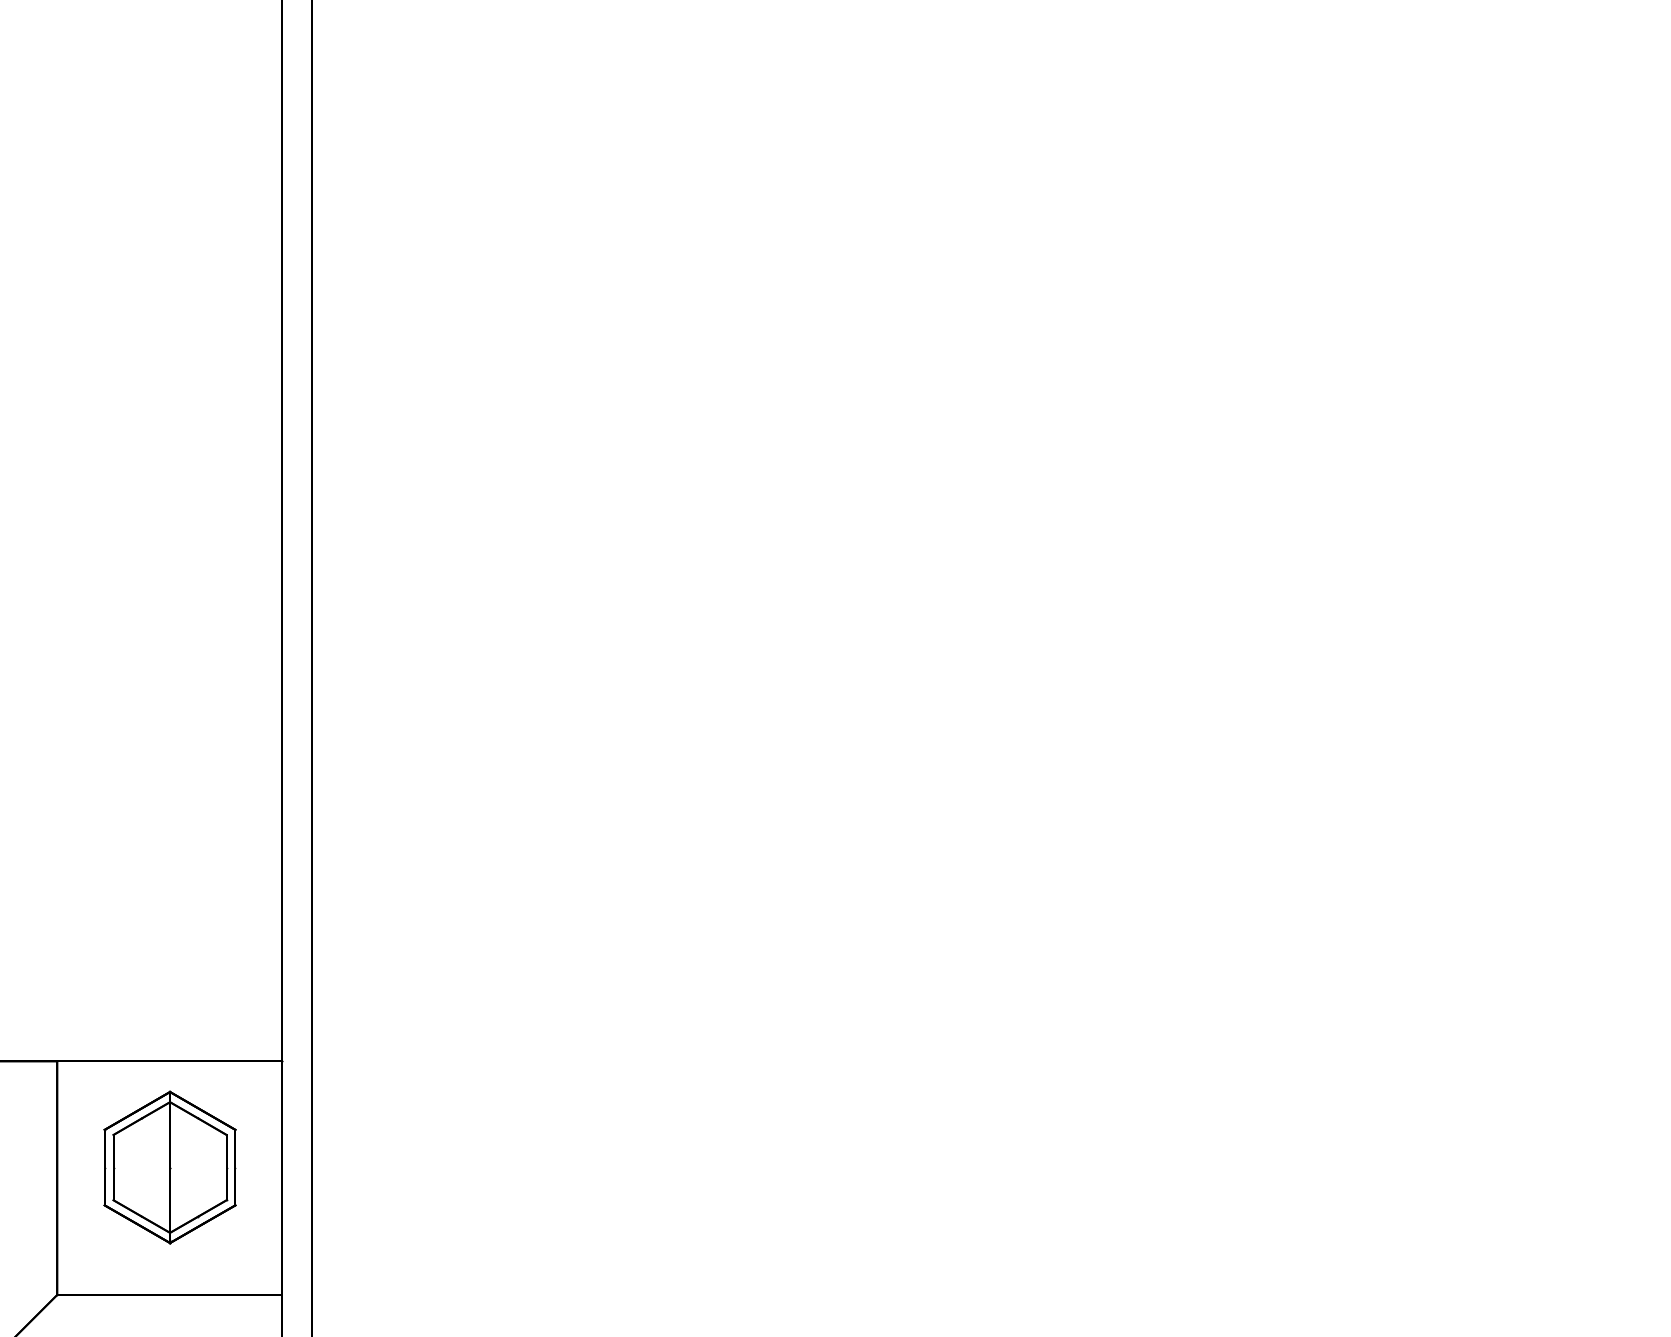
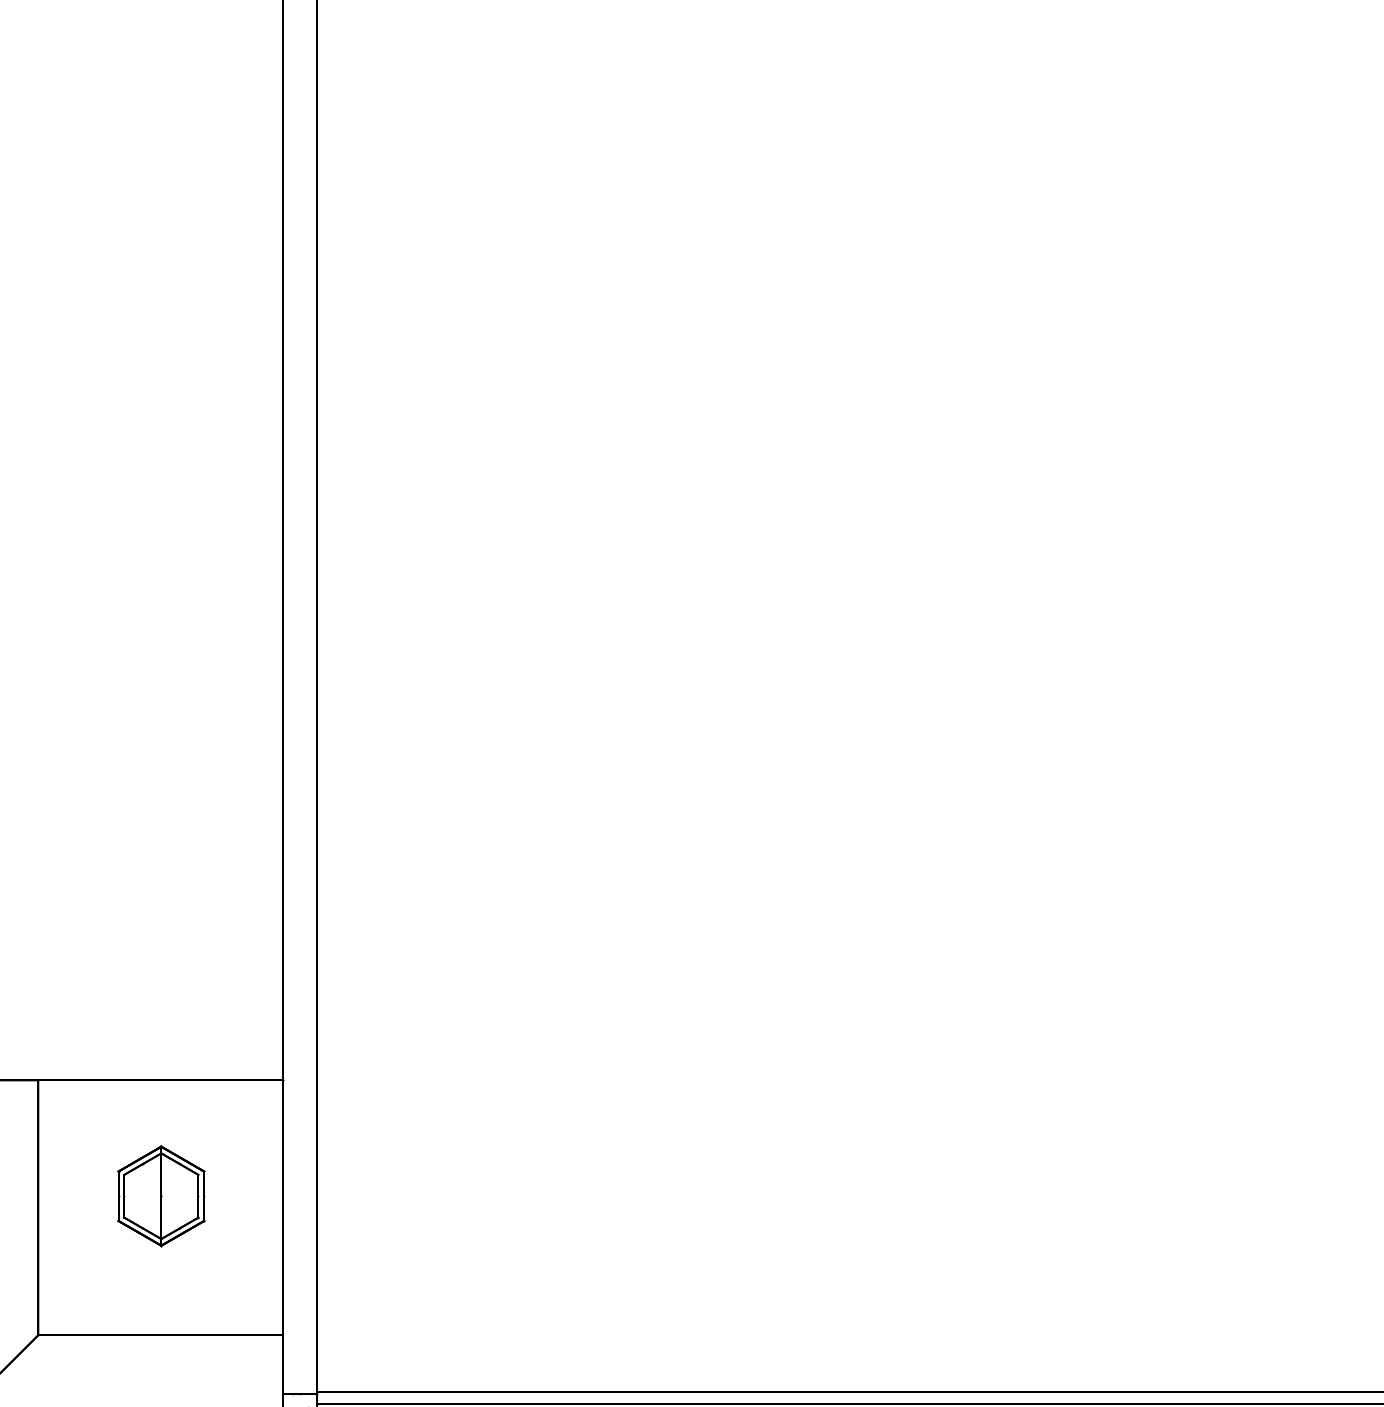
part: (169, 1167) -> (160, 1196), size x0.6

